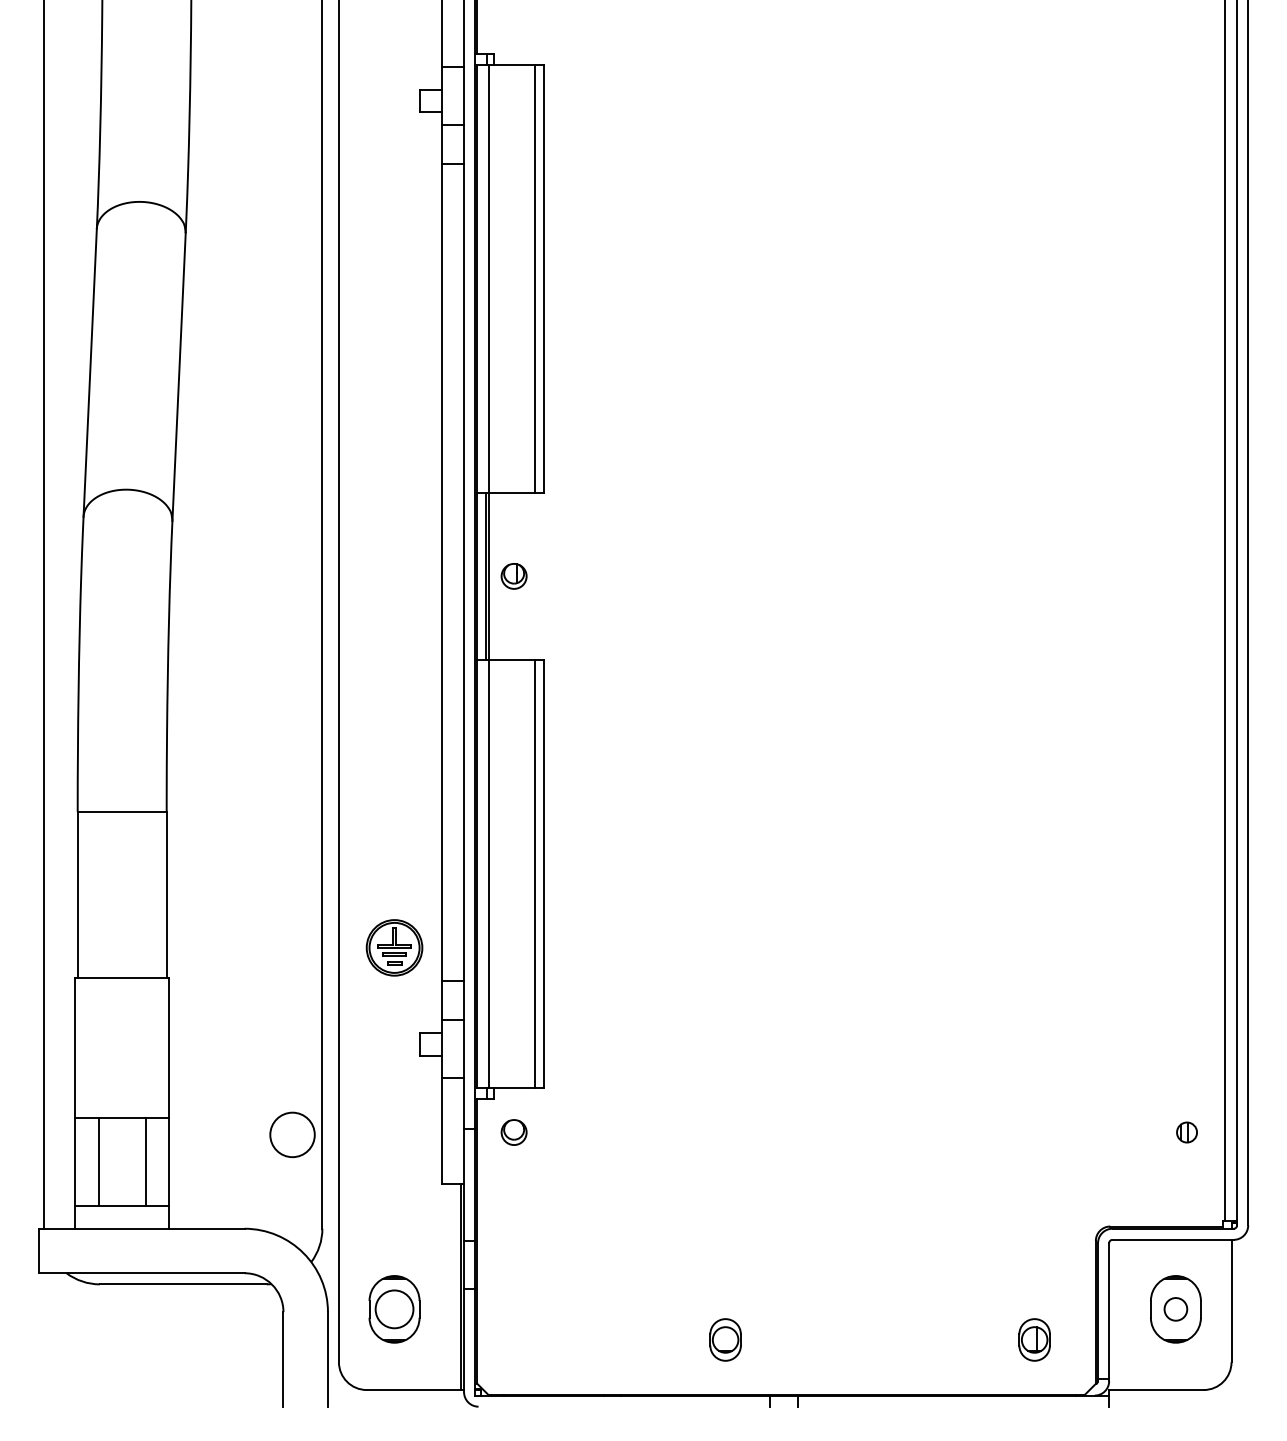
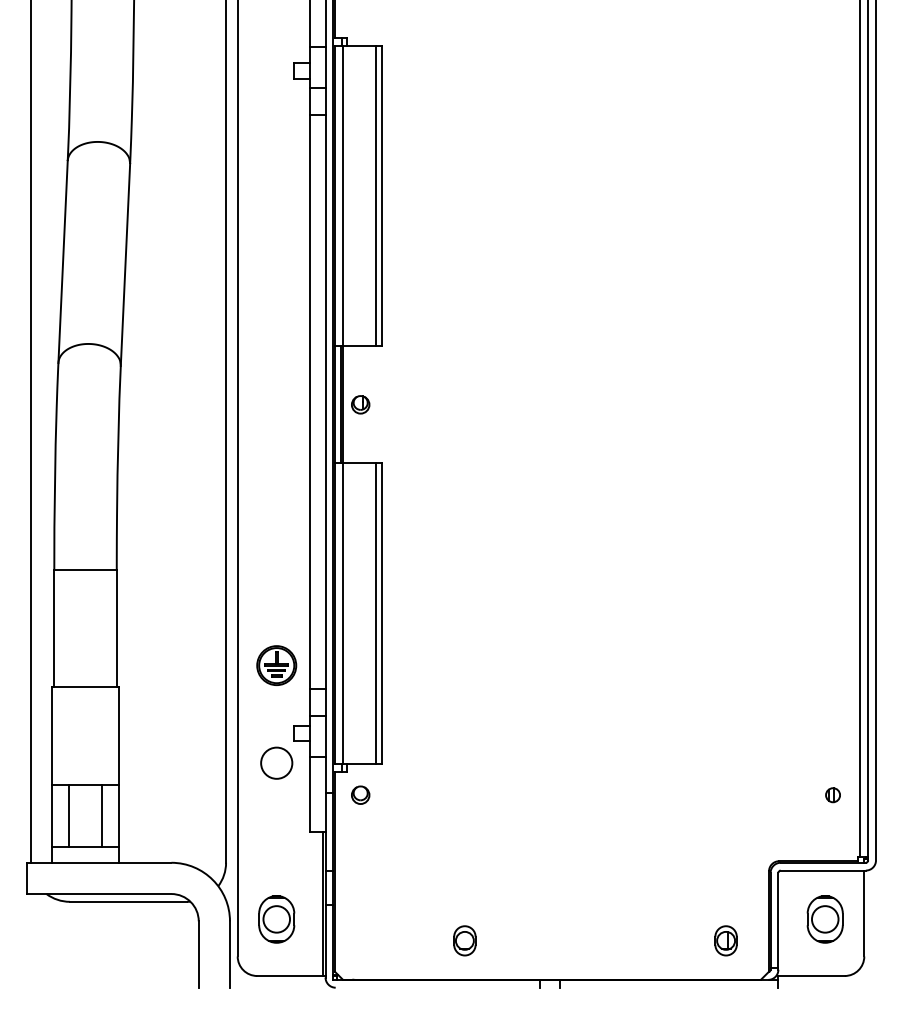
circle: (292, 1134) -> (276, 762), moved
circle: (1175, 1309) -> (824, 919), size x1.67
part: (725, 1339) -> (464, 940), moved

